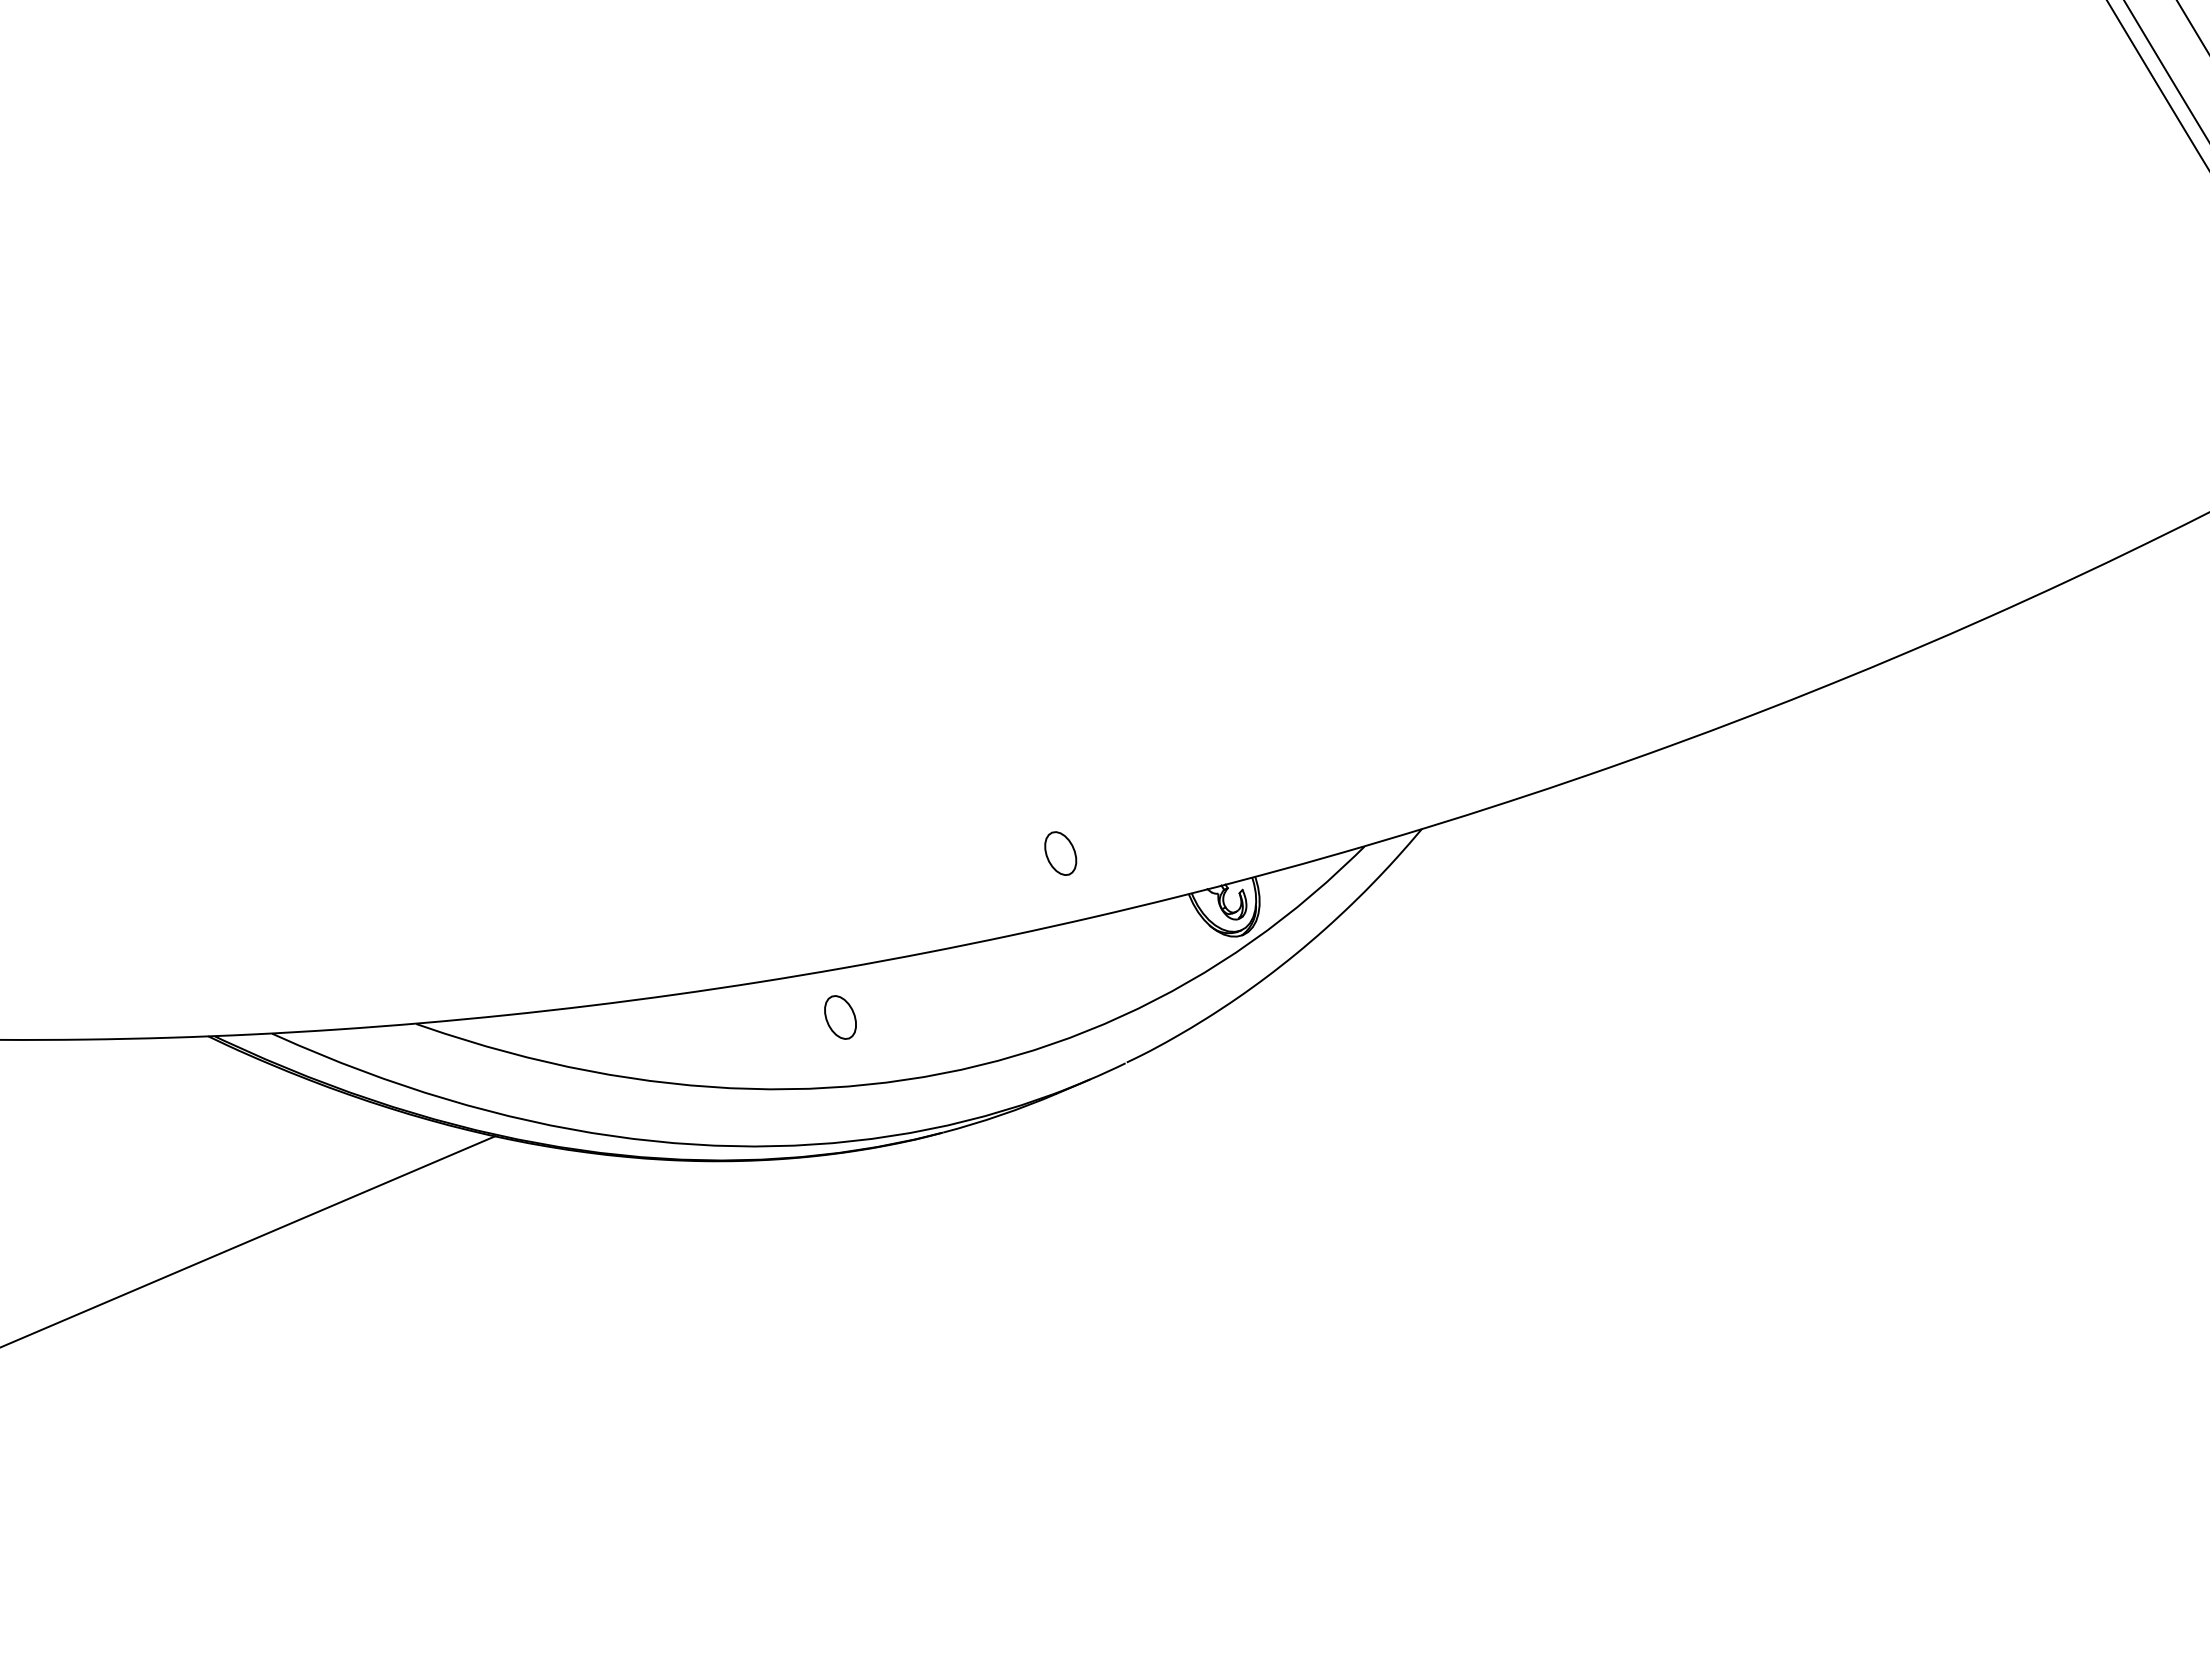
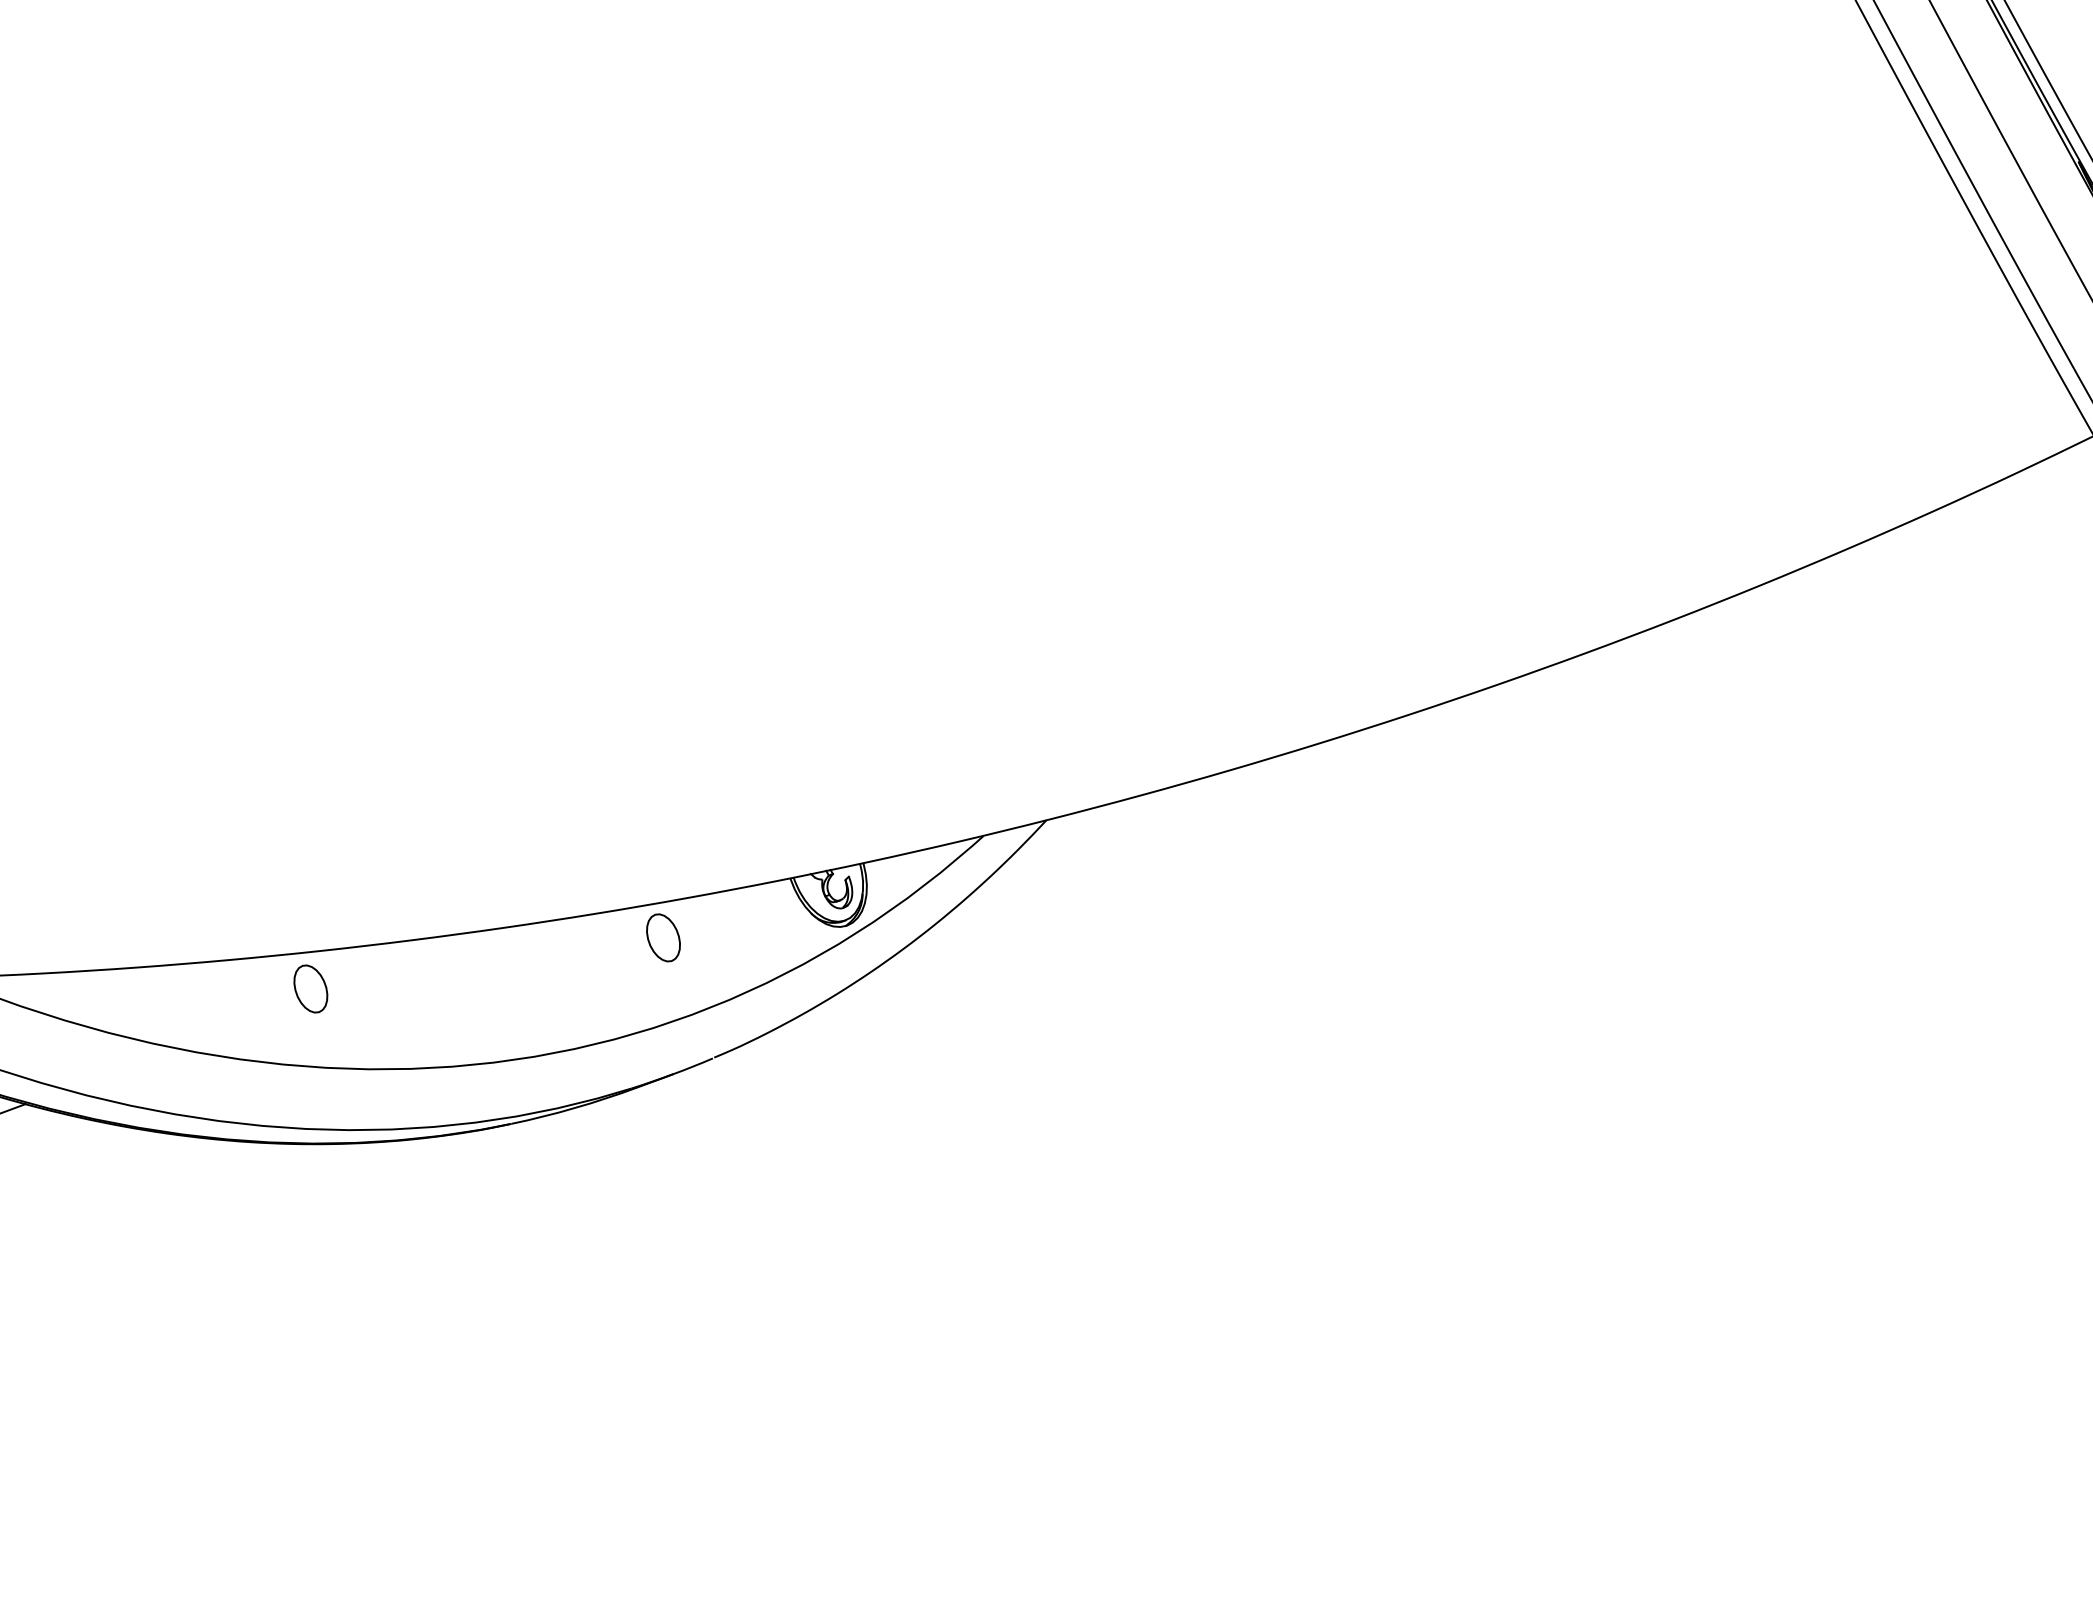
part: (1060, 853) -> (663, 937), moved
part: (840, 1017) -> (310, 989), moved

